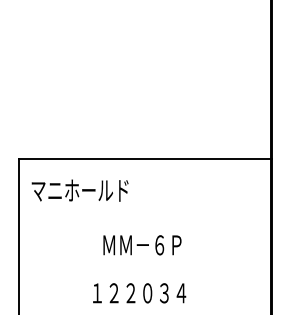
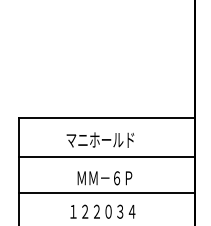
text: (80, 189) -> (100, 139), moved
line: (144, 214) -> (106, 156), added
line: (144, 265) -> (106, 192), added

